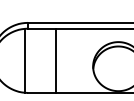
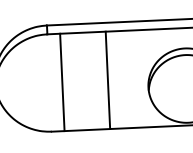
line: (24, 60) -> (62, 81), moved
line: (55, 60) -> (107, 79), moved

